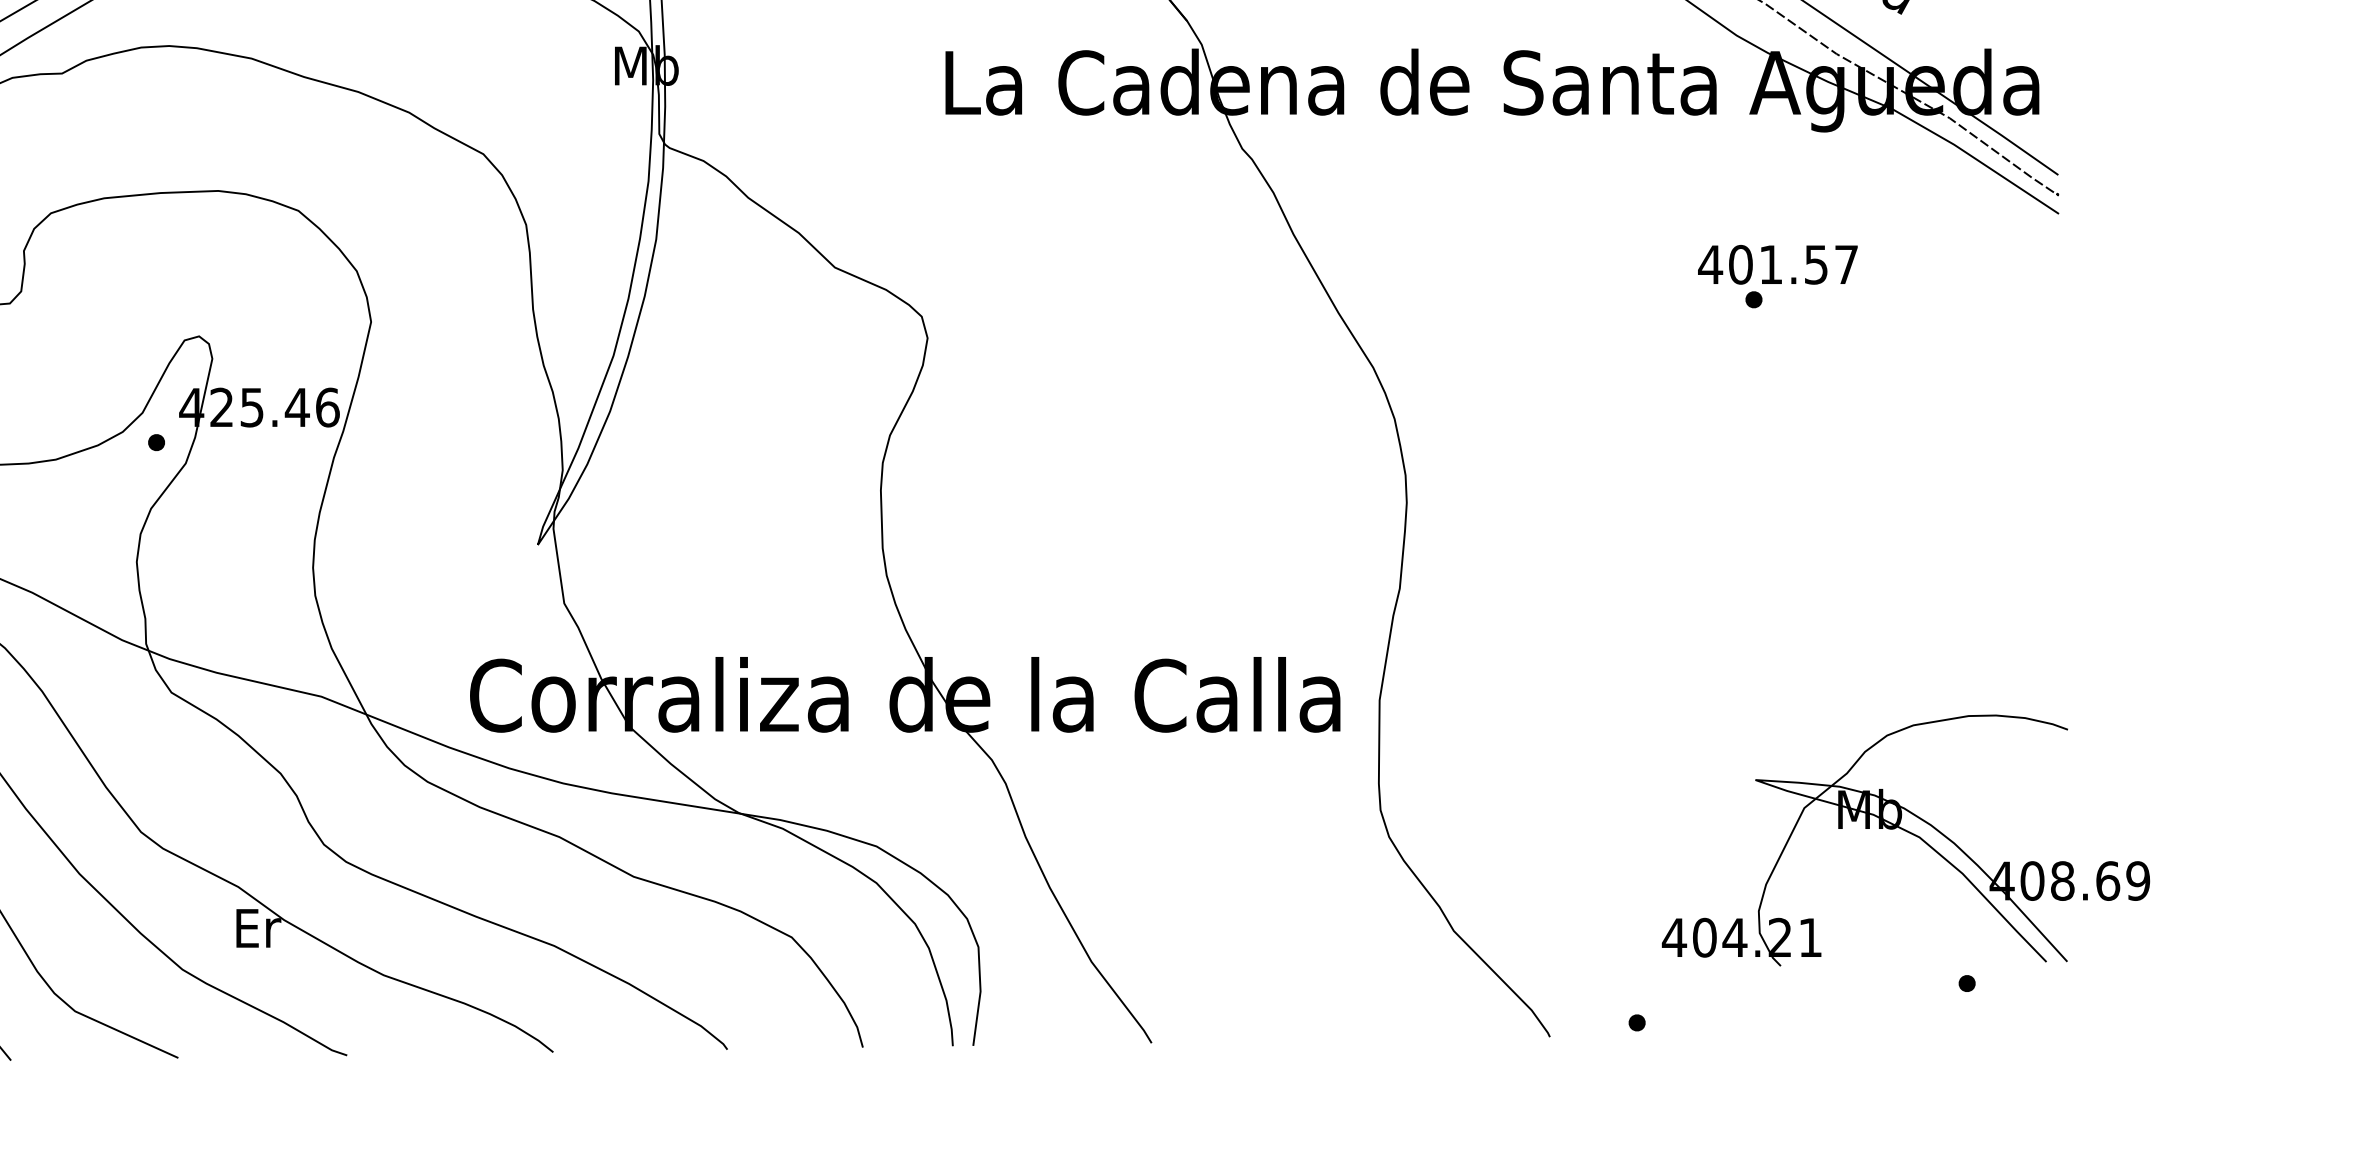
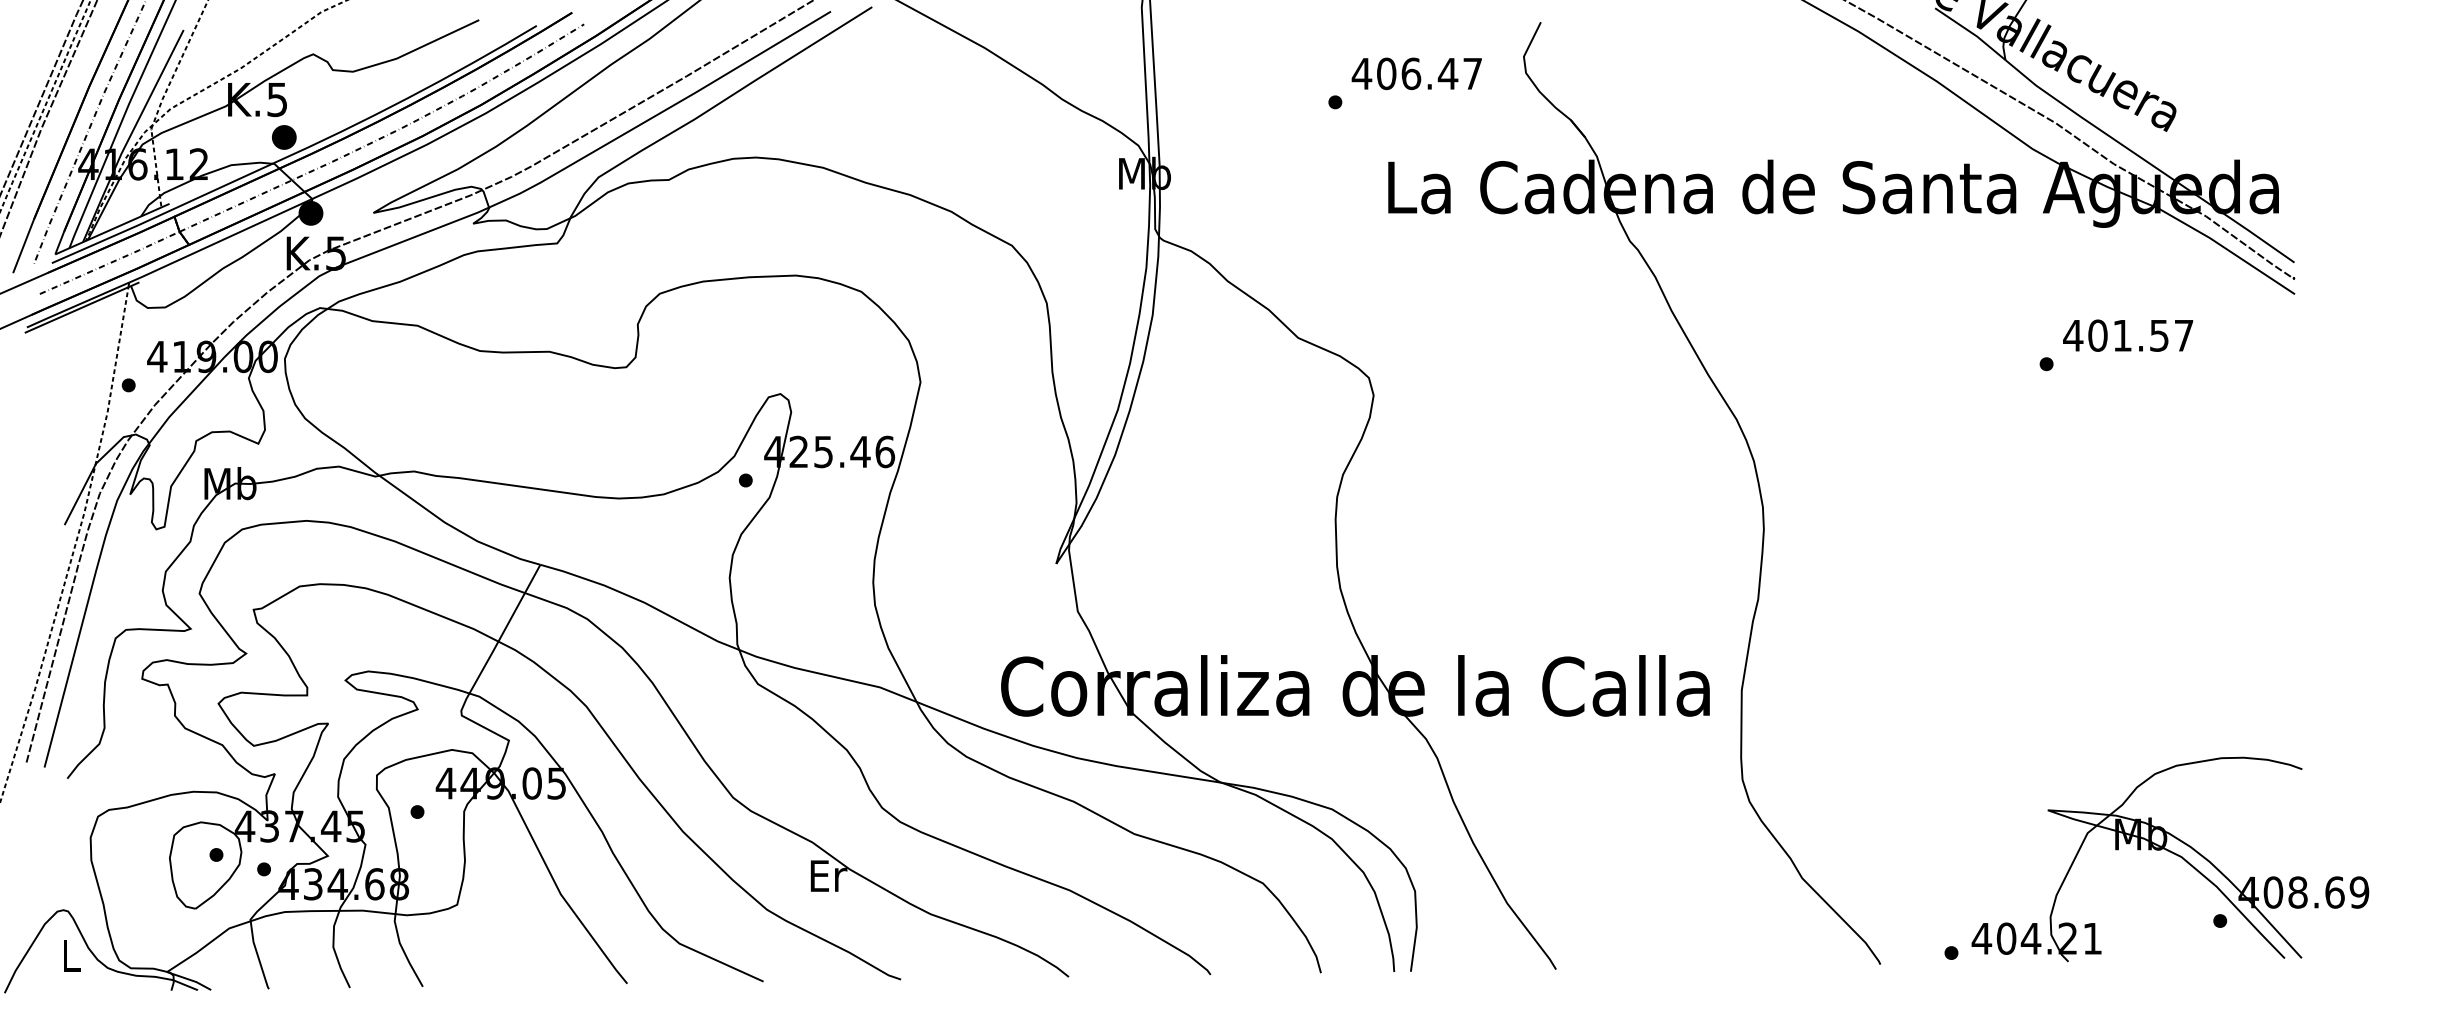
text: (1778, 264) -> (2128, 335), moved
part: (1906, 840) -> (2170, 859), moved

